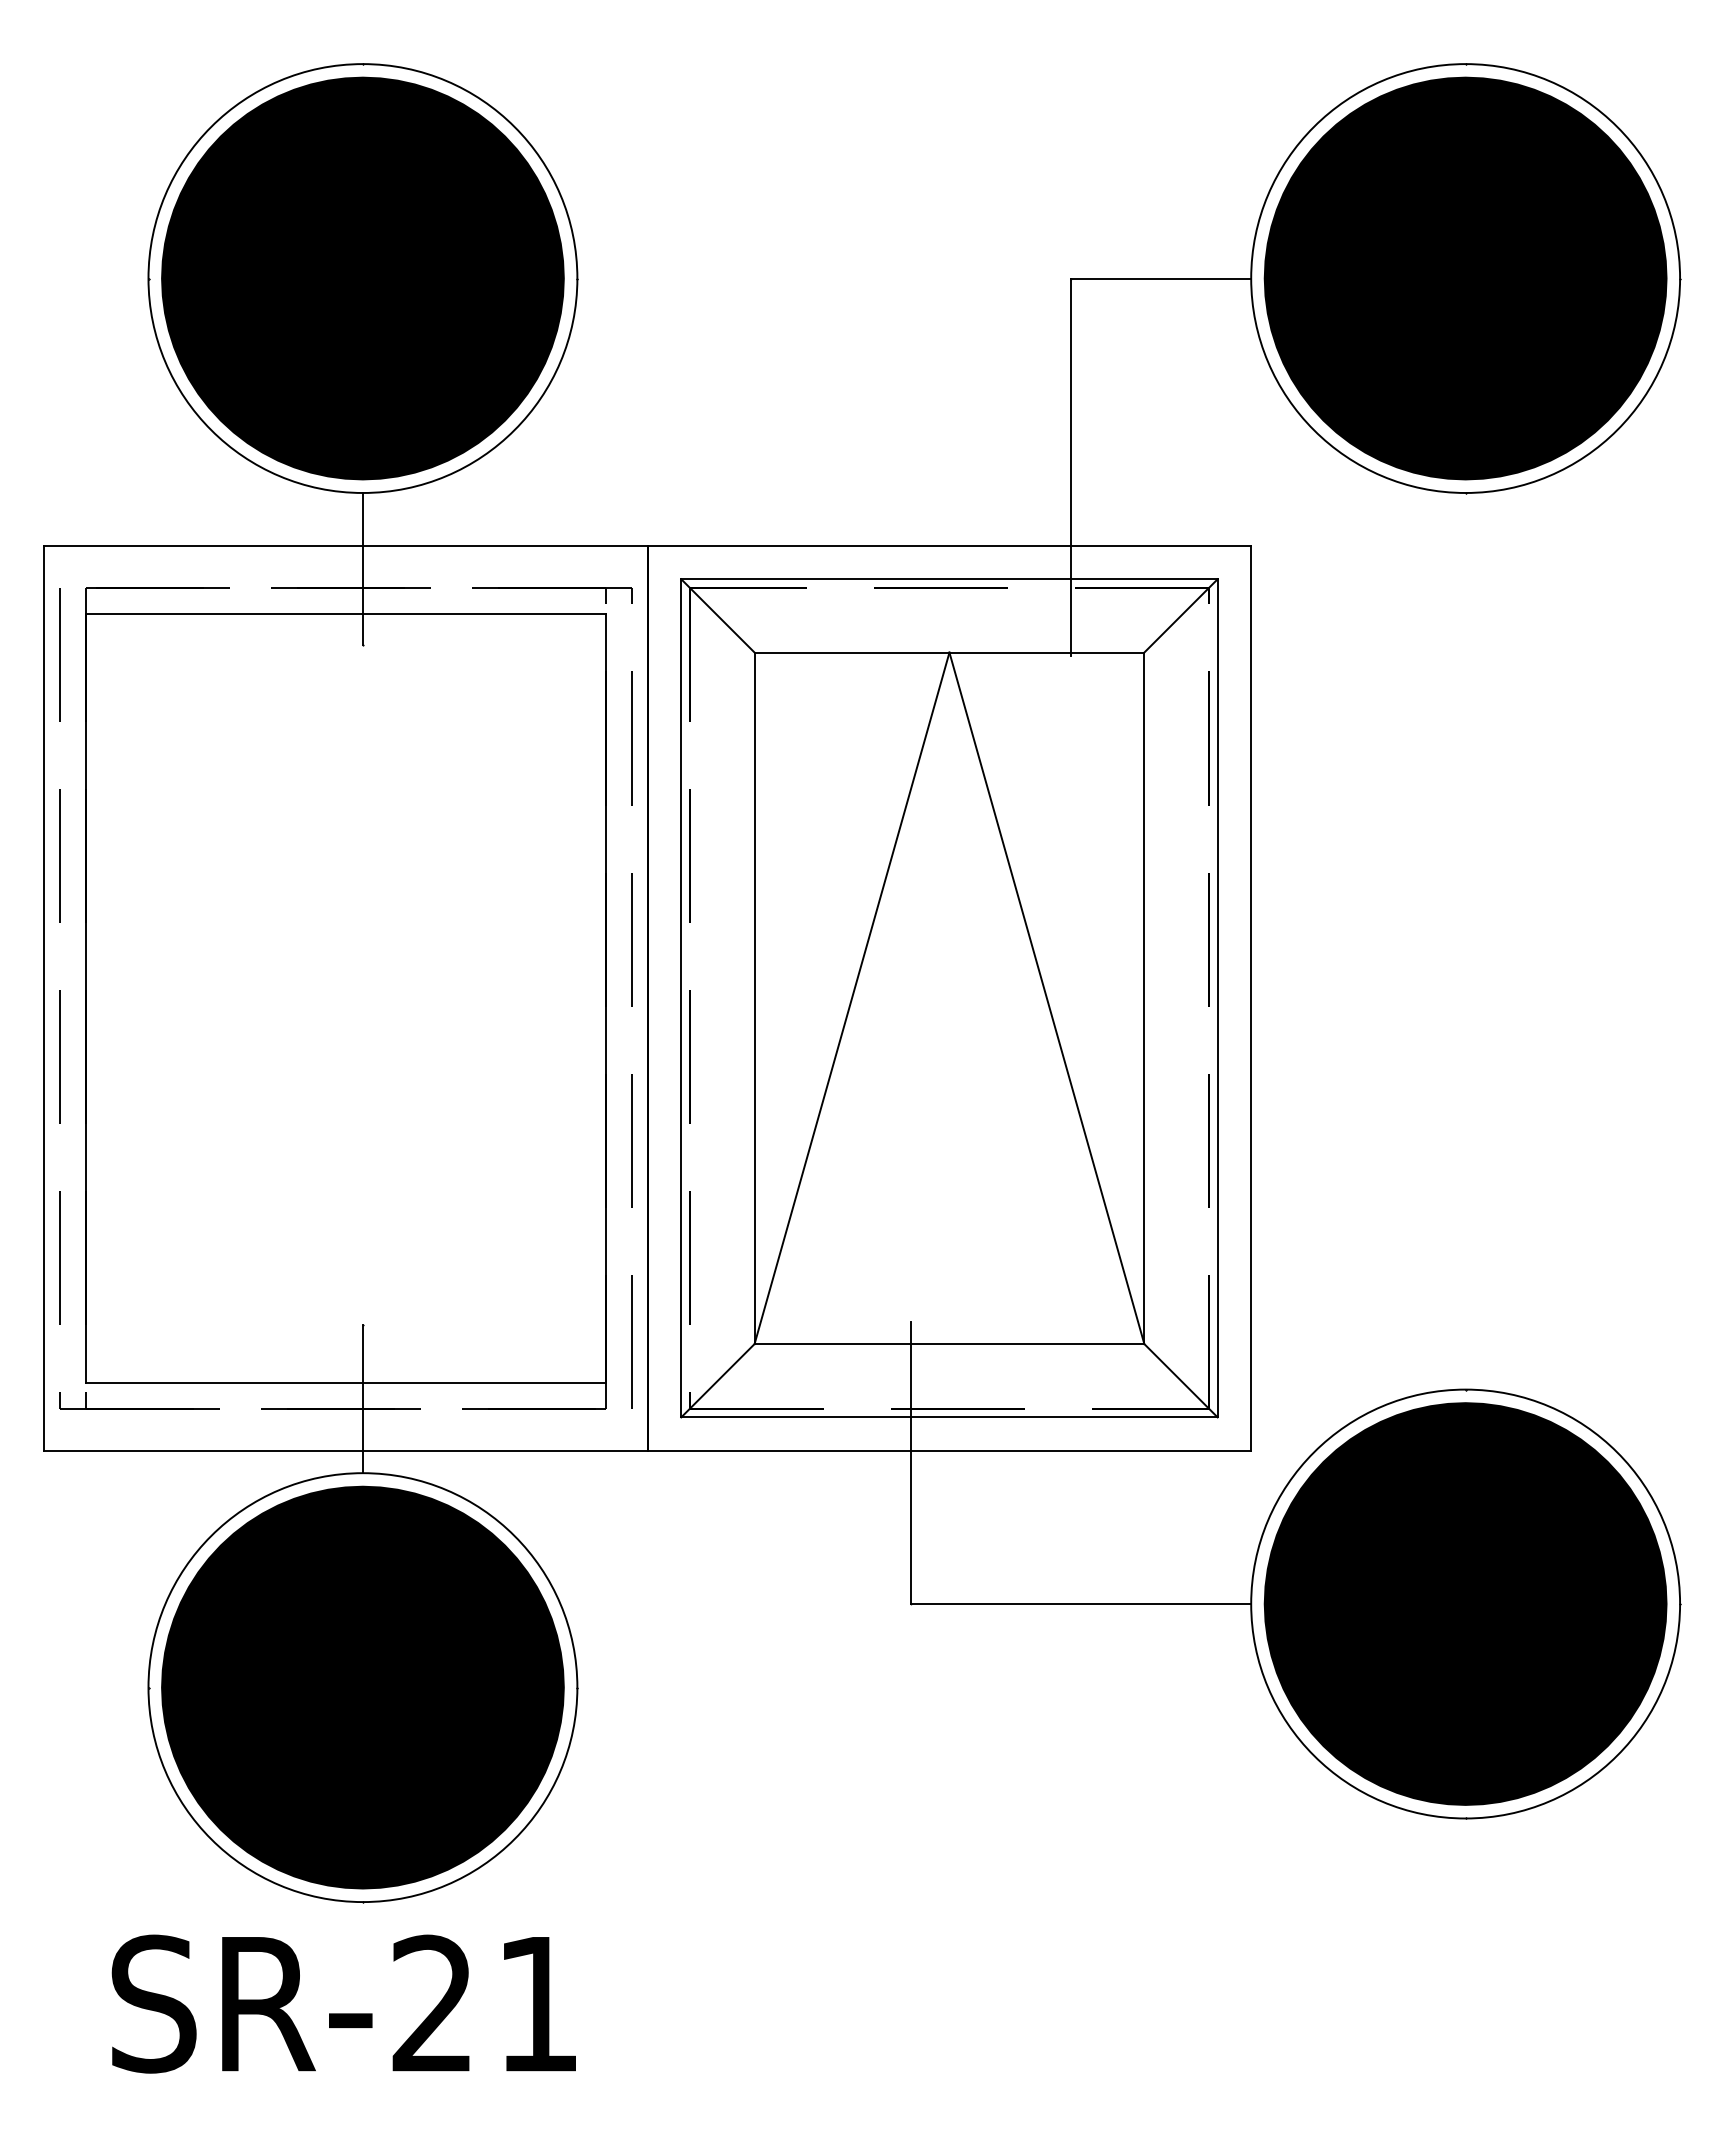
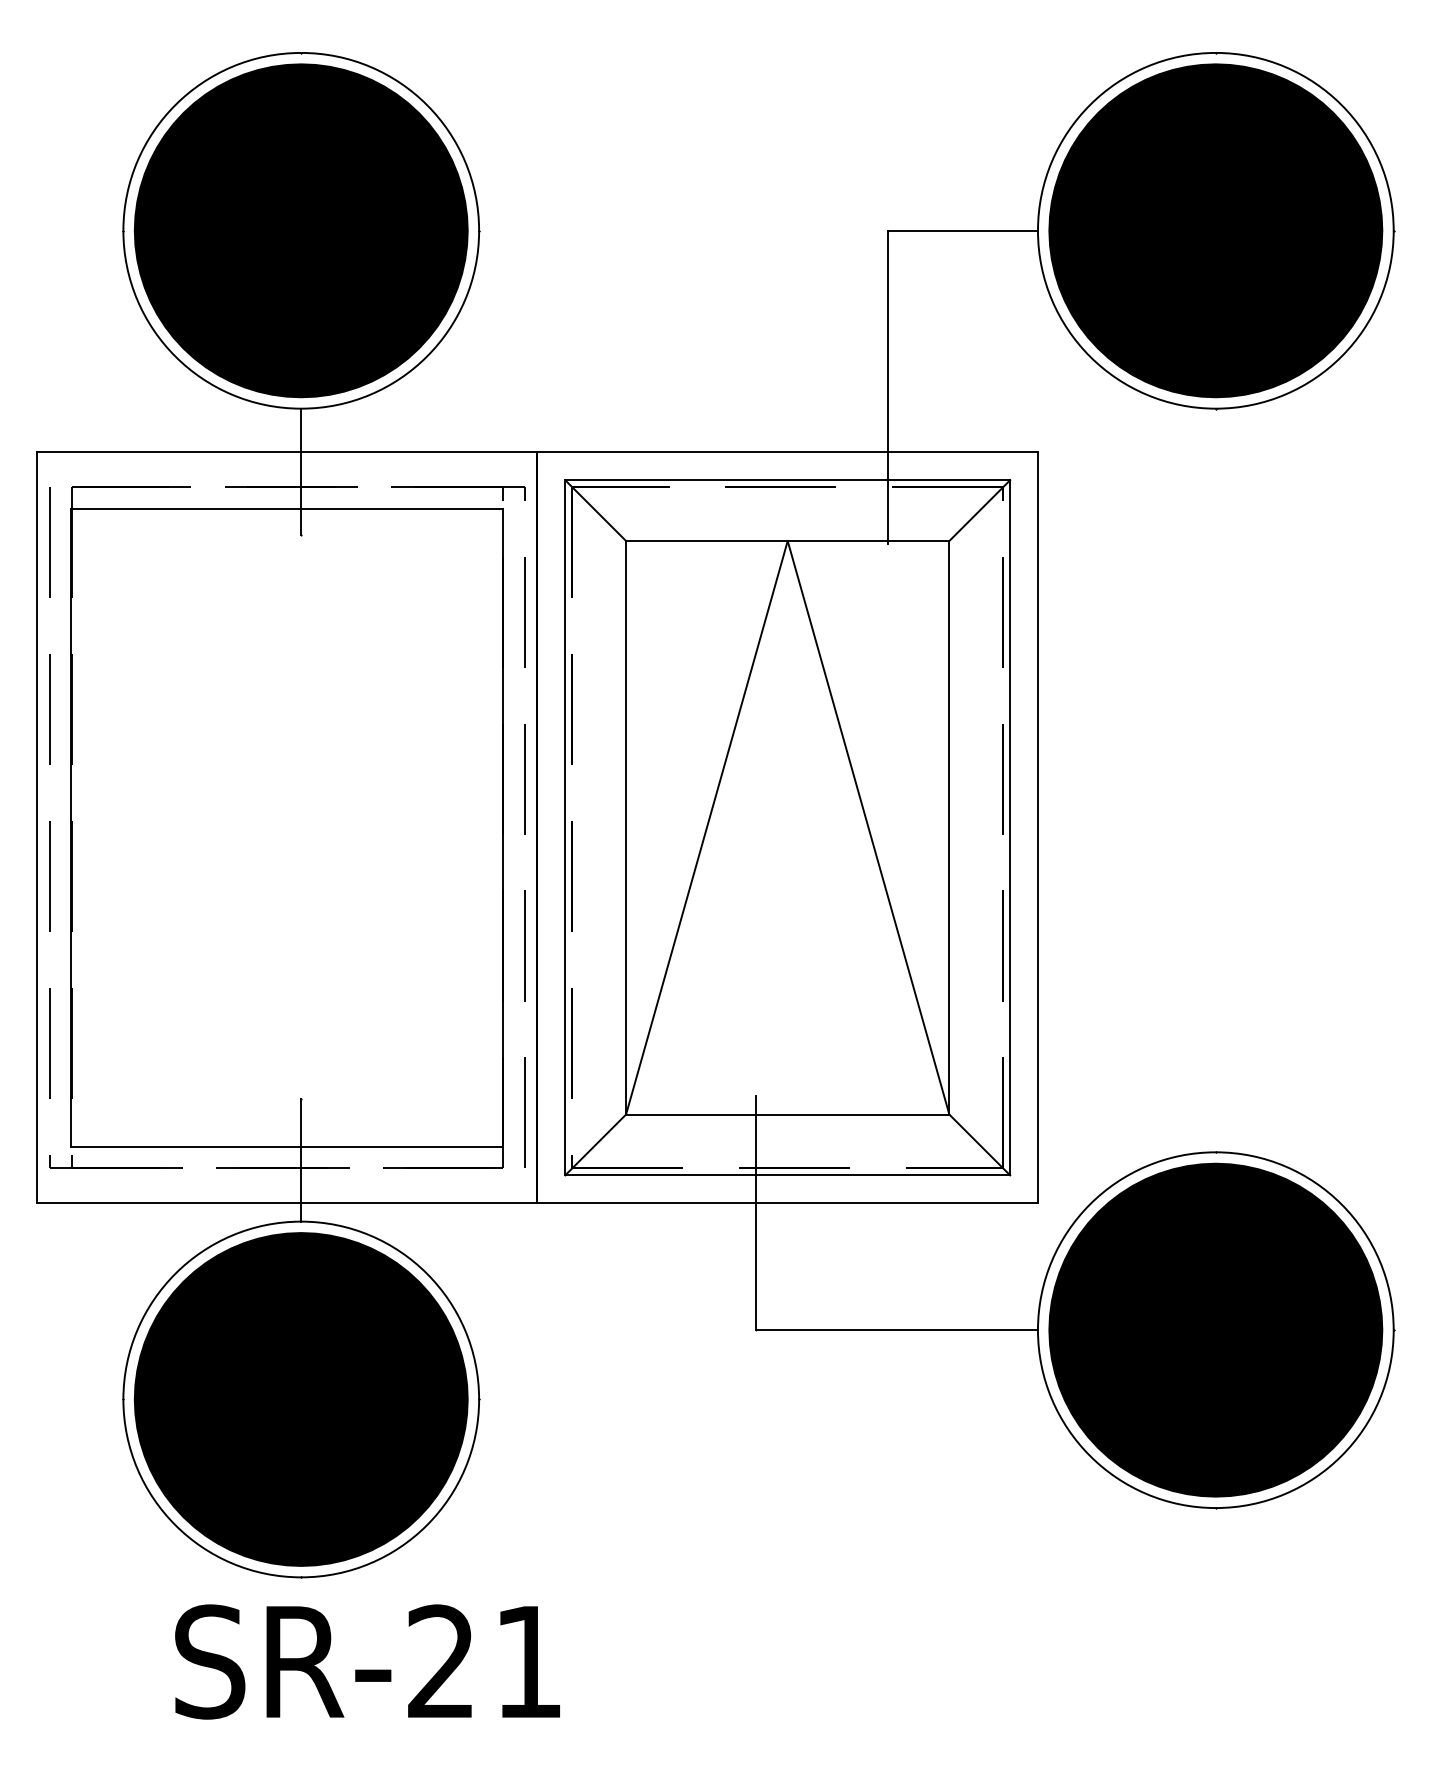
text: (343, 2003) -> (367, 1661), moved

